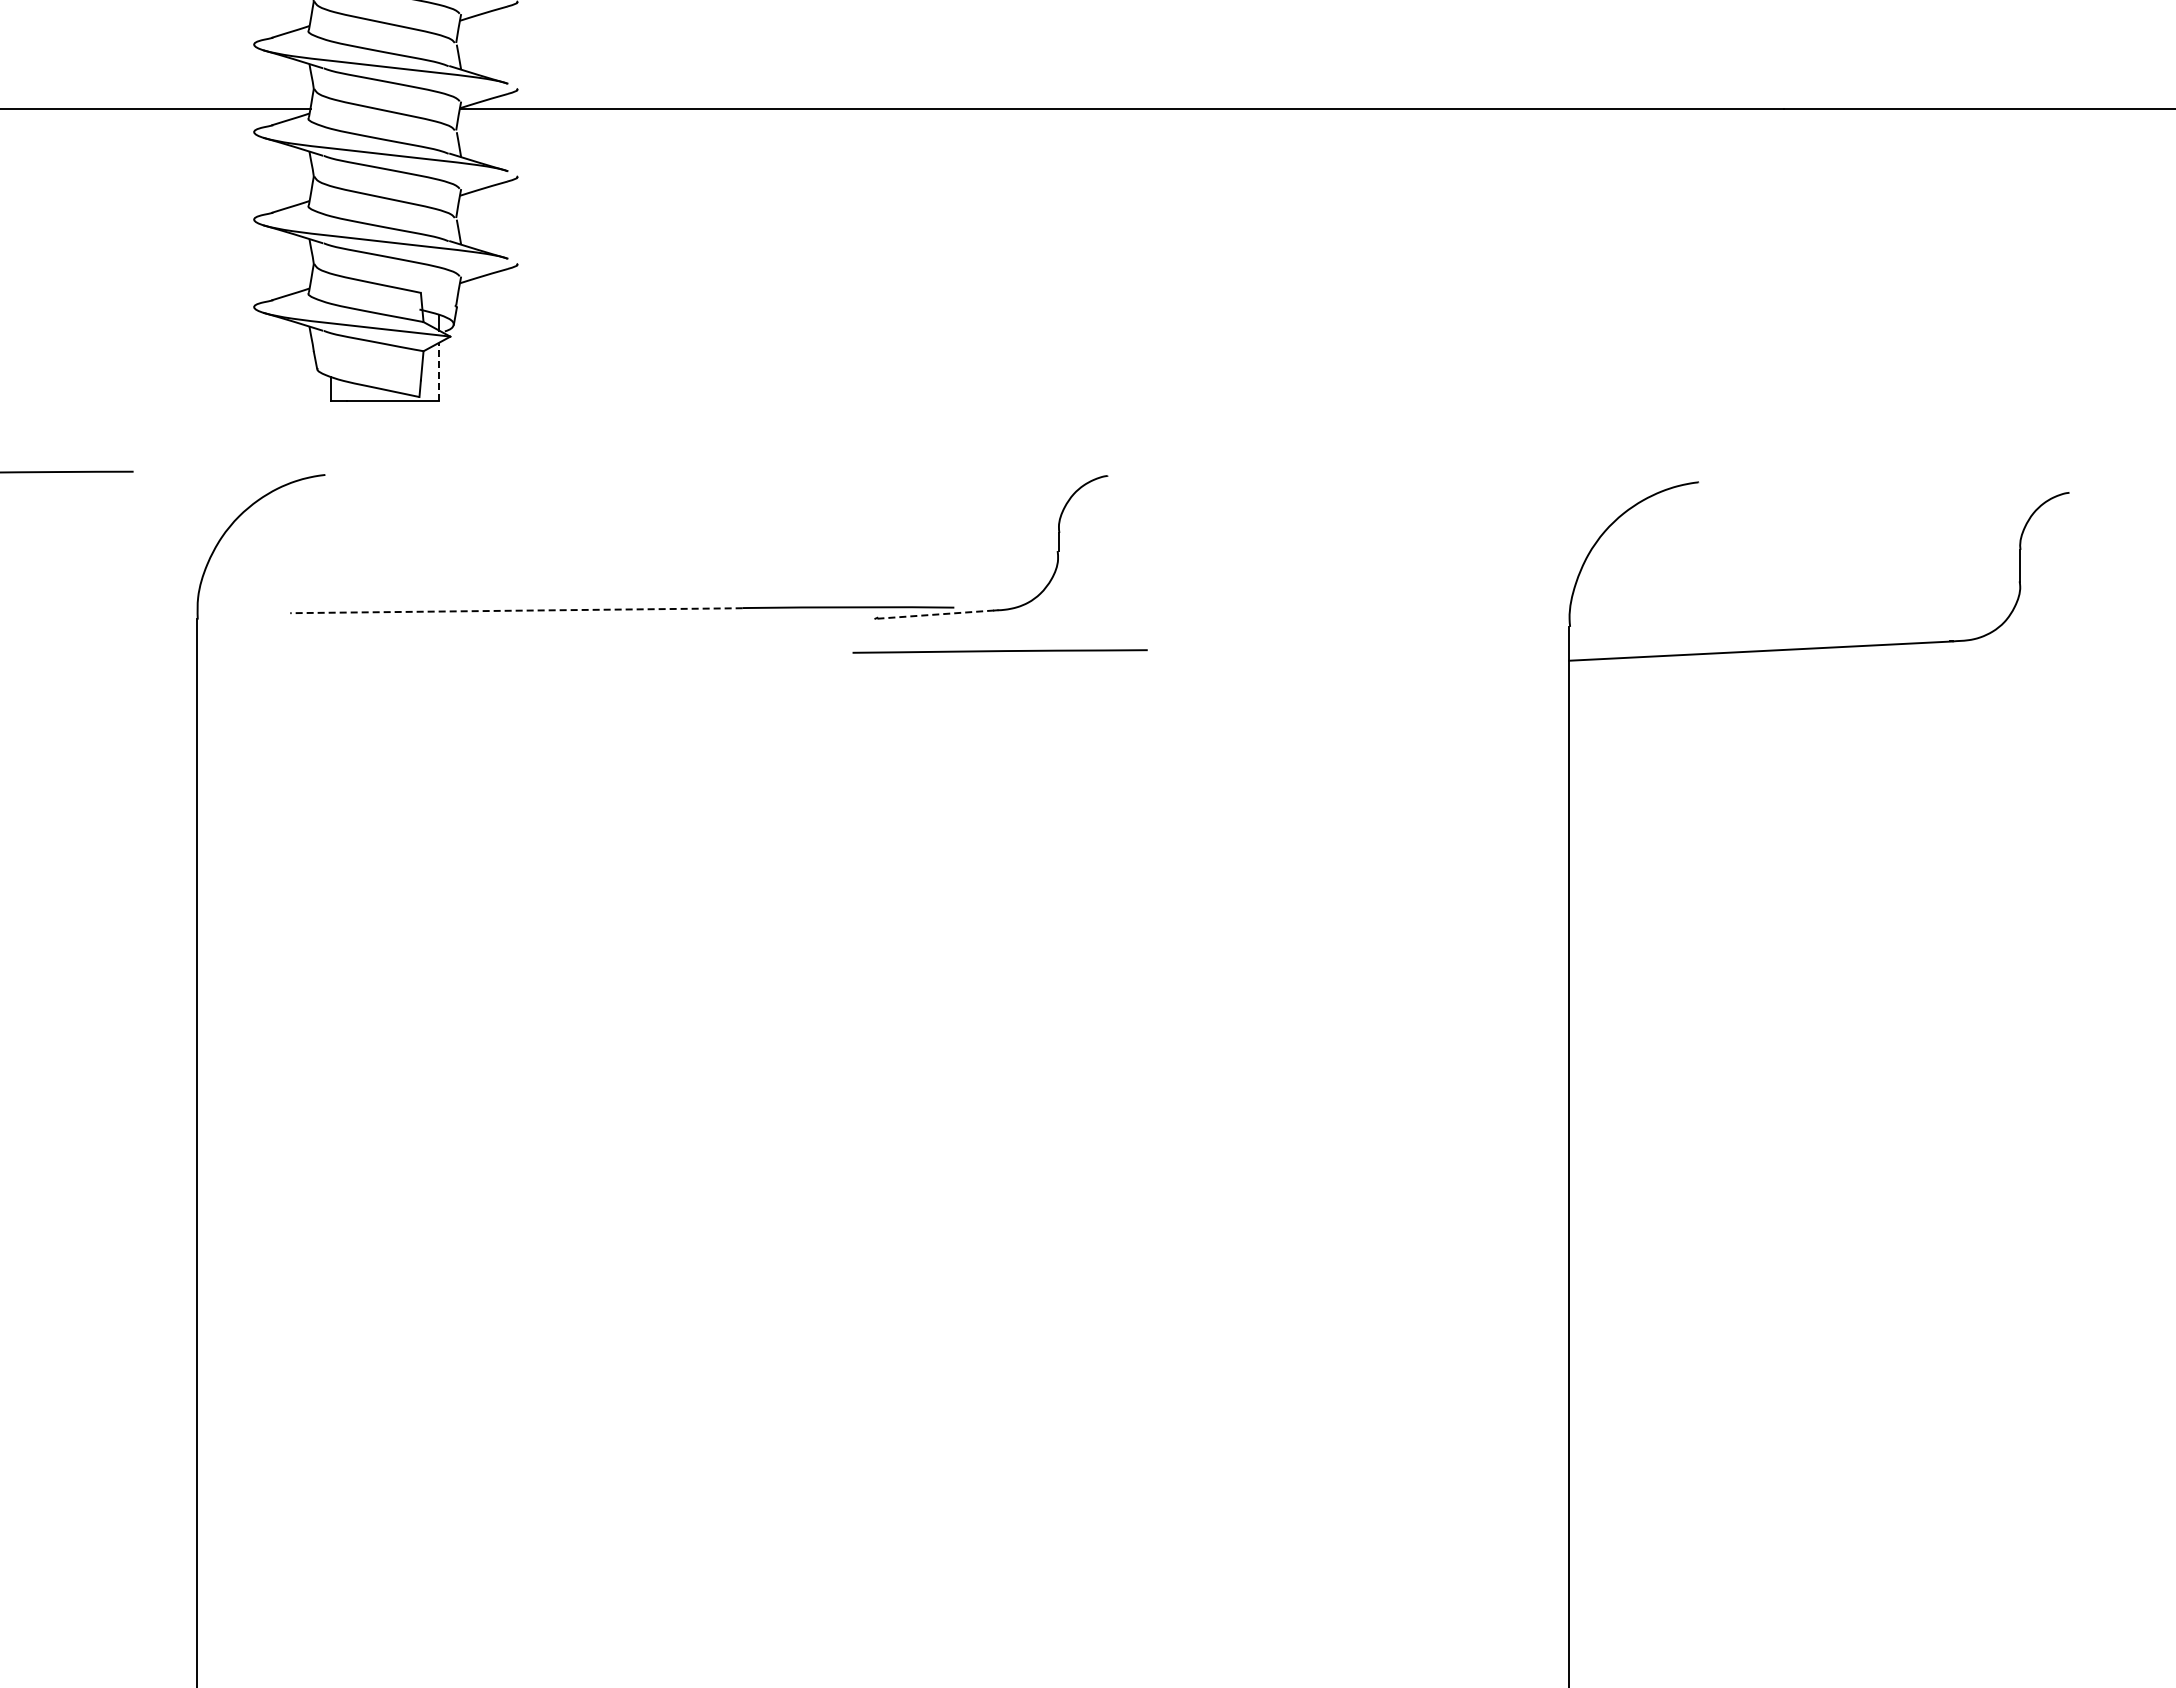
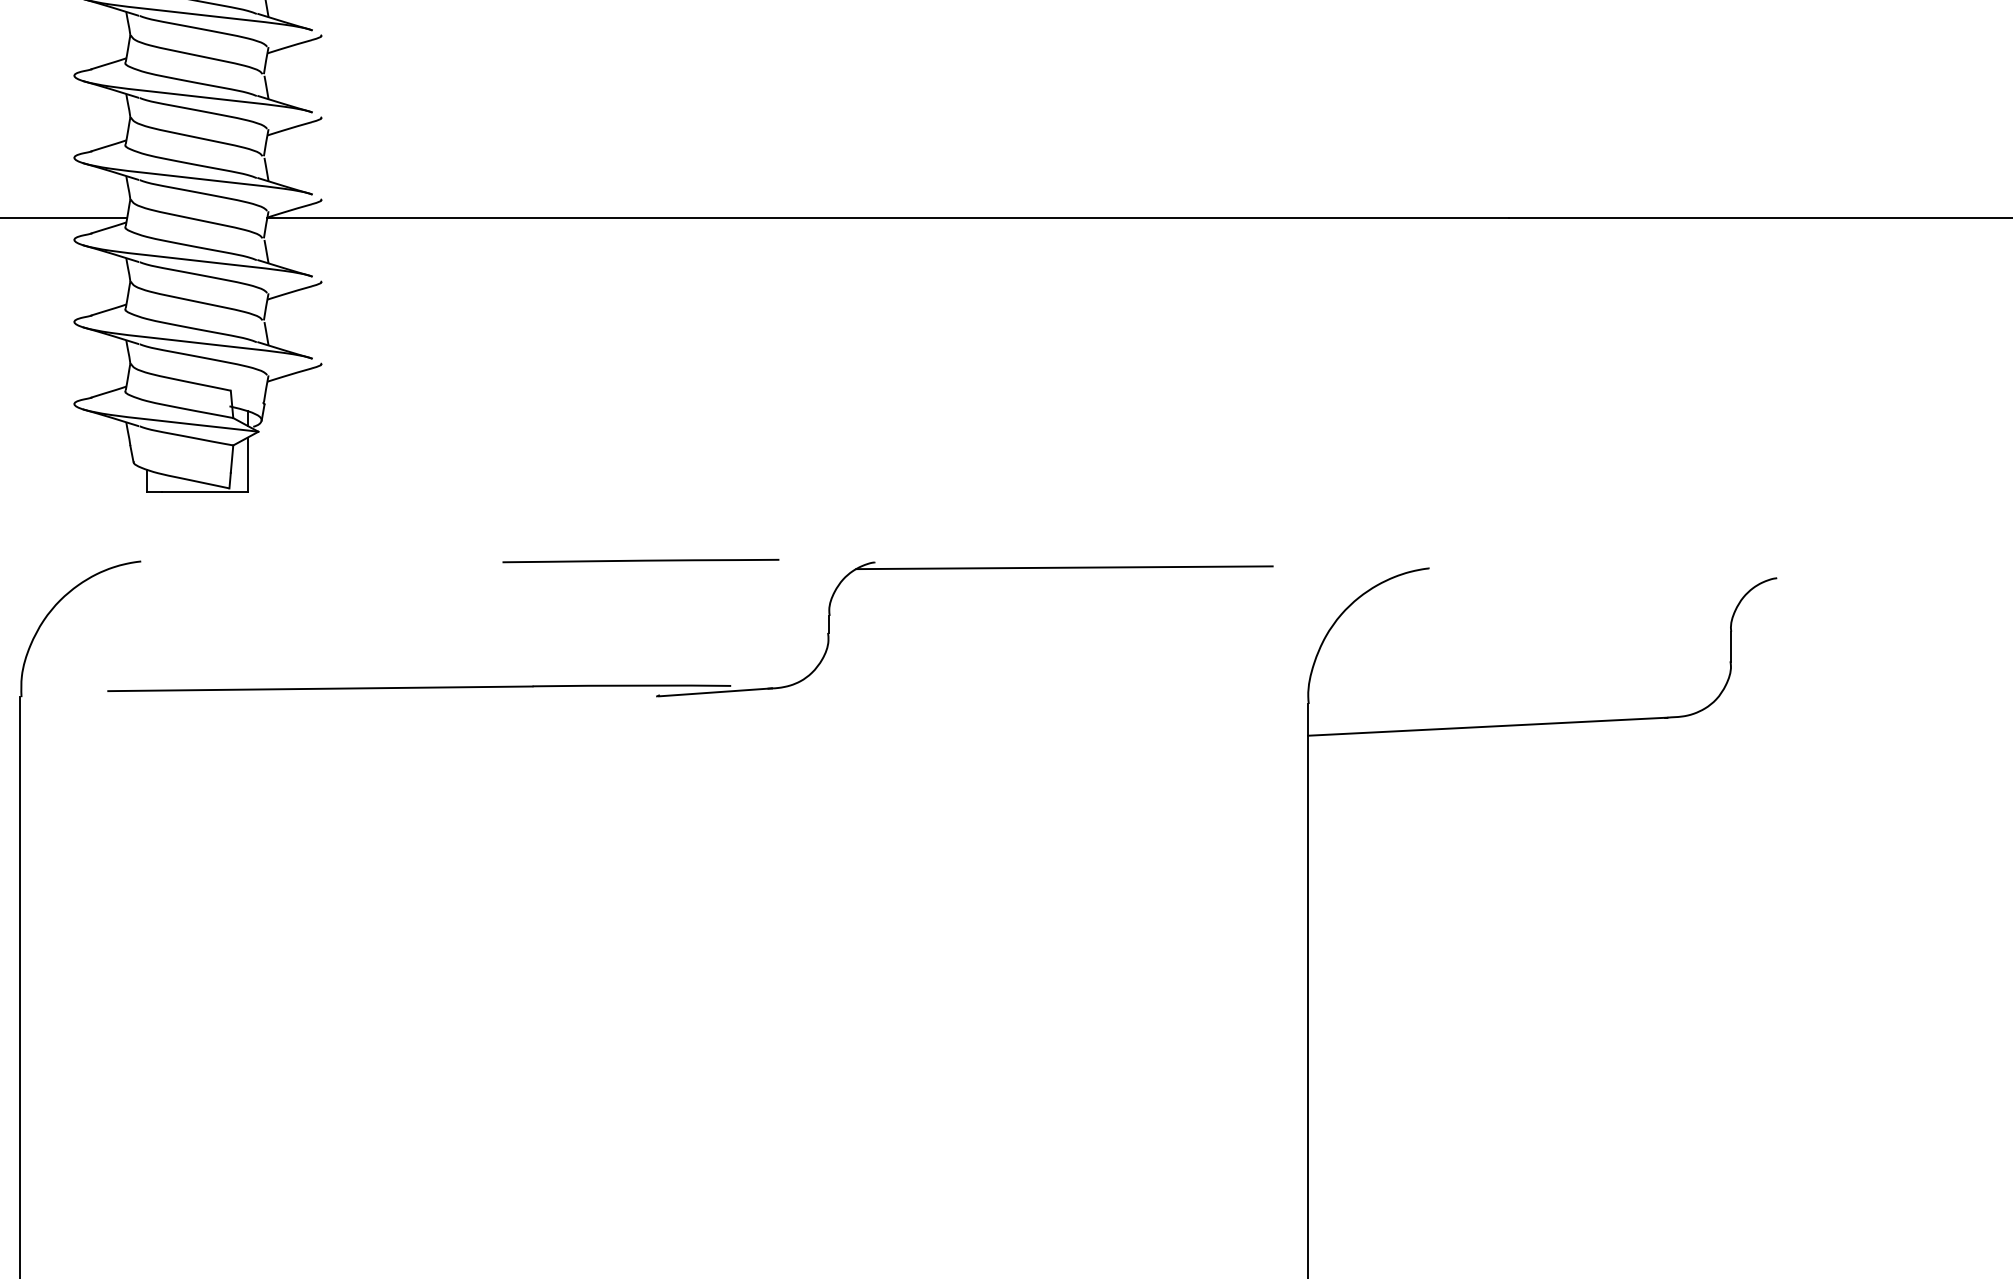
line: (439, 371) -> (248, 464), dashed -> solid
line: (1309, 481) -> (1064, 567), added
line: (515, 610) -> (319, 688), dashed -> solid
line: (937, 614) -> (715, 692), dashed -> solid
line: (999, 651) -> (640, 561), moved

